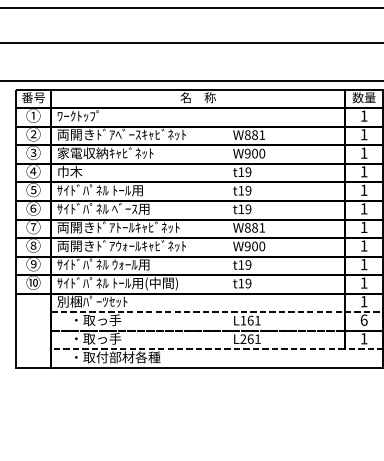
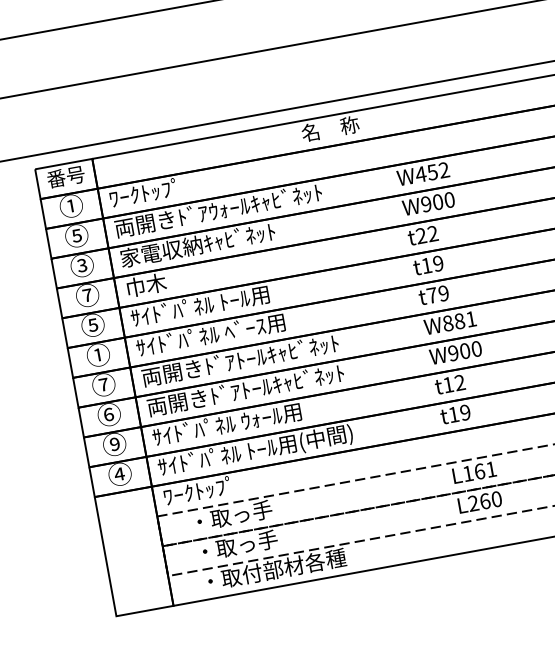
text: (128, 133) -> (228, 206), 両開きﾄﾞｱﾍﾞｰｽｷｬﾋﾞﾈｯﾄ -> 両開きﾄﾞｱｳｫｰﾙｷｬﾋﾞﾈｯﾄ
text: (33, 134) -> (76, 236), ② -> ⑤
text: (254, 134) -> (431, 171), W881 -> W452
text: (33, 171) -> (87, 295), ④ -> ⑦
text: (244, 172) -> (426, 235), t19 -> t22
text: (33, 208) -> (98, 354), ⑥ -> ①
text: (241, 209) -> (432, 295), t19 -> t79
text: (33, 245) -> (109, 414), ⑧ -> ⑥
text: (150, 245) -> (297, 380), 両開きﾄﾞｱｳｫｰﾙｷｬﾋﾞﾈｯﾄ -> 両開きﾄﾞｱﾄｰﾙｷｬﾋﾞﾈｯﾄ
text: (248, 264) -> (459, 382), t19 -> t12
text: (33, 282) -> (119, 473), ⑩ -> ④
text: (92, 301) -> (220, 486), 別梱ﾊﾟｰﾂｾｯﾄ -> ﾜｰｸﾄｯﾌﾟ
text: (257, 339) -> (496, 499), L261 -> L260

